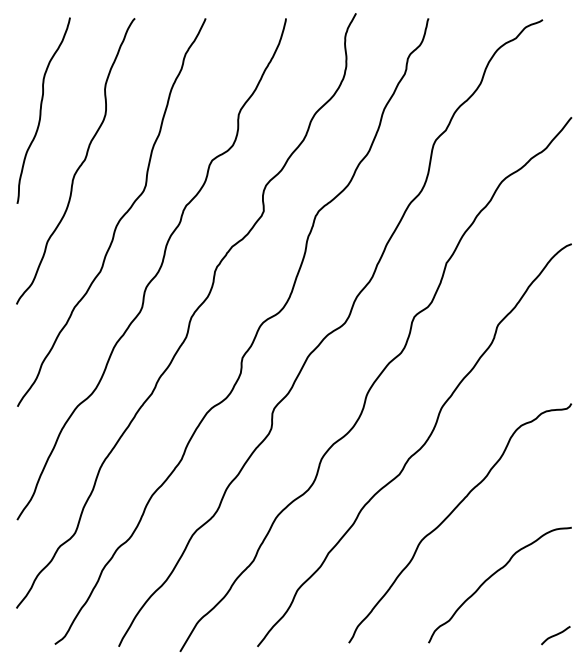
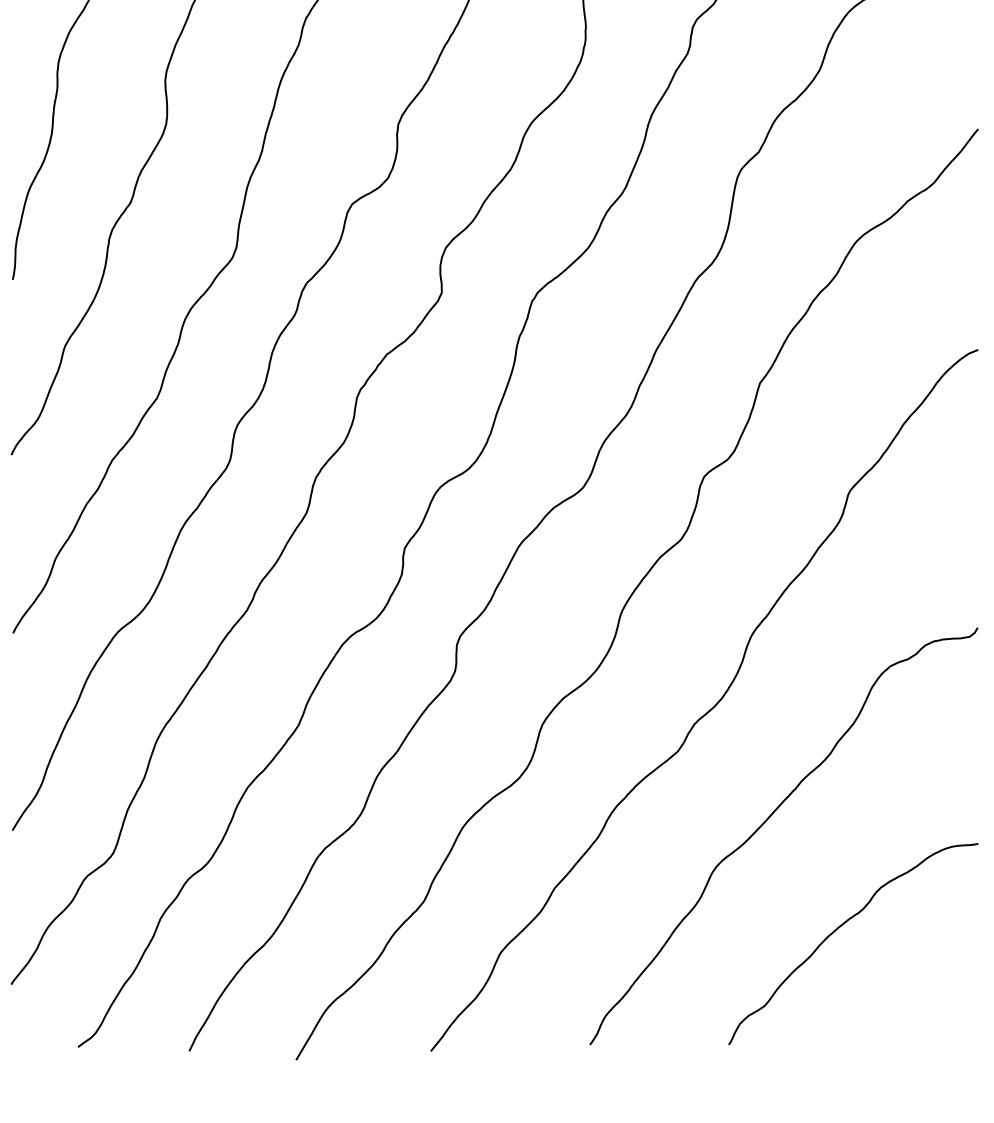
curve: (555, 635) -> (949, 1031), removed

